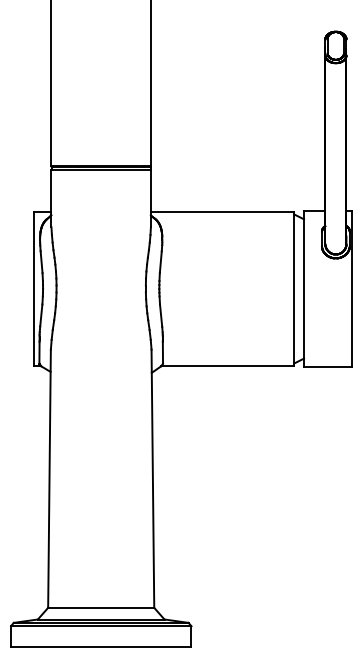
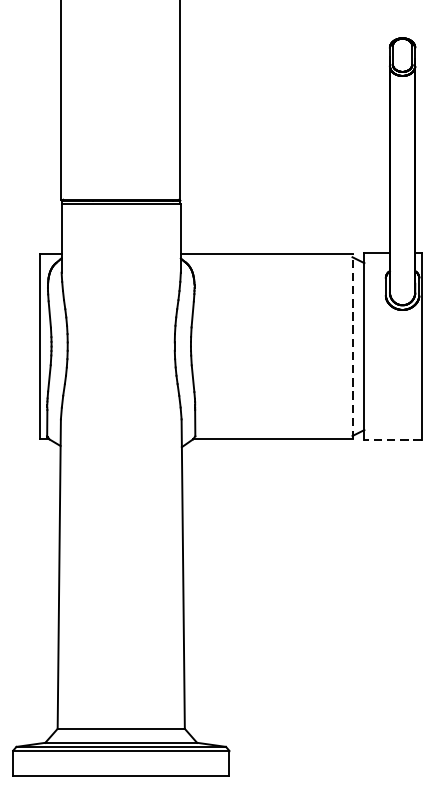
line: (294, 288) -> (352, 346), solid -> dashed
line: (327, 366) -> (392, 439), solid -> dashed

